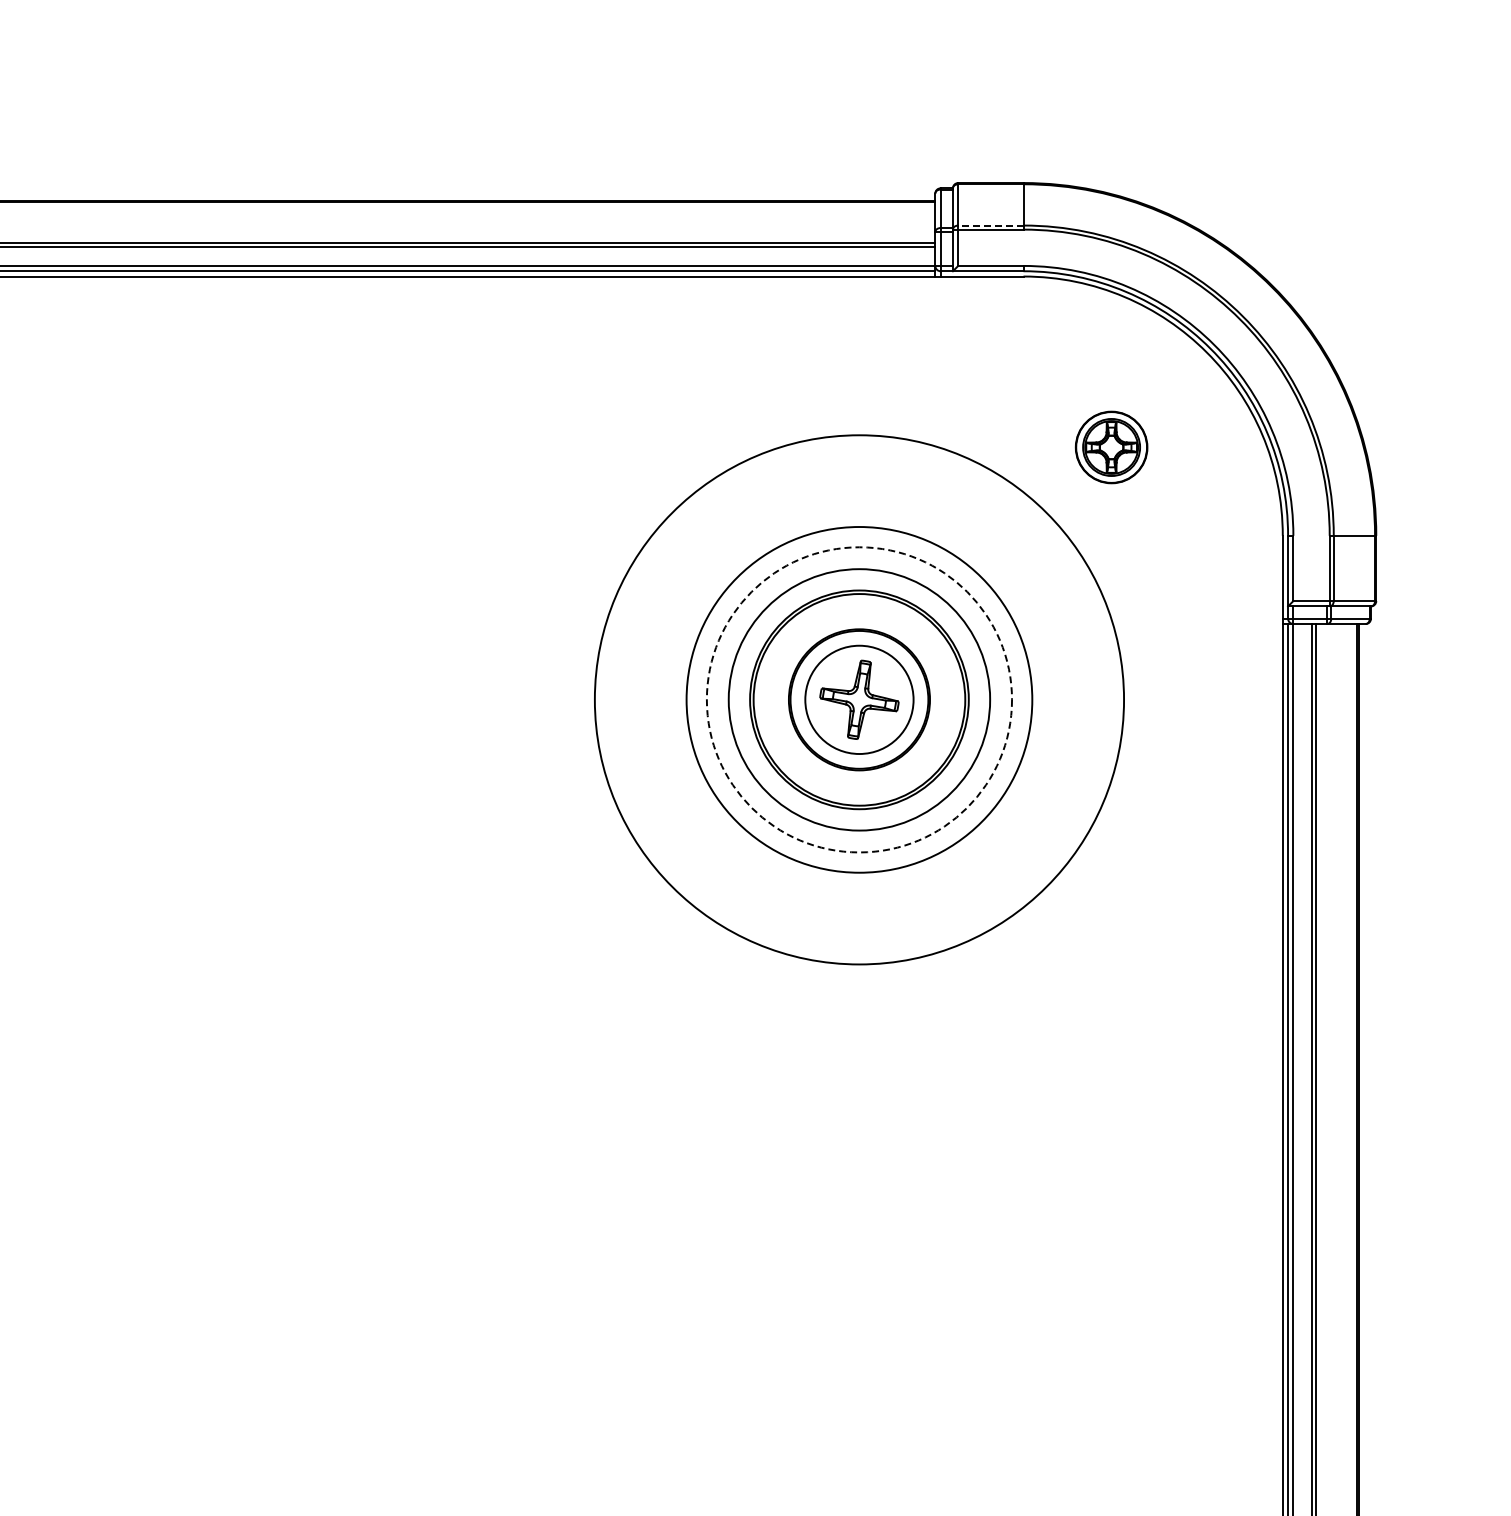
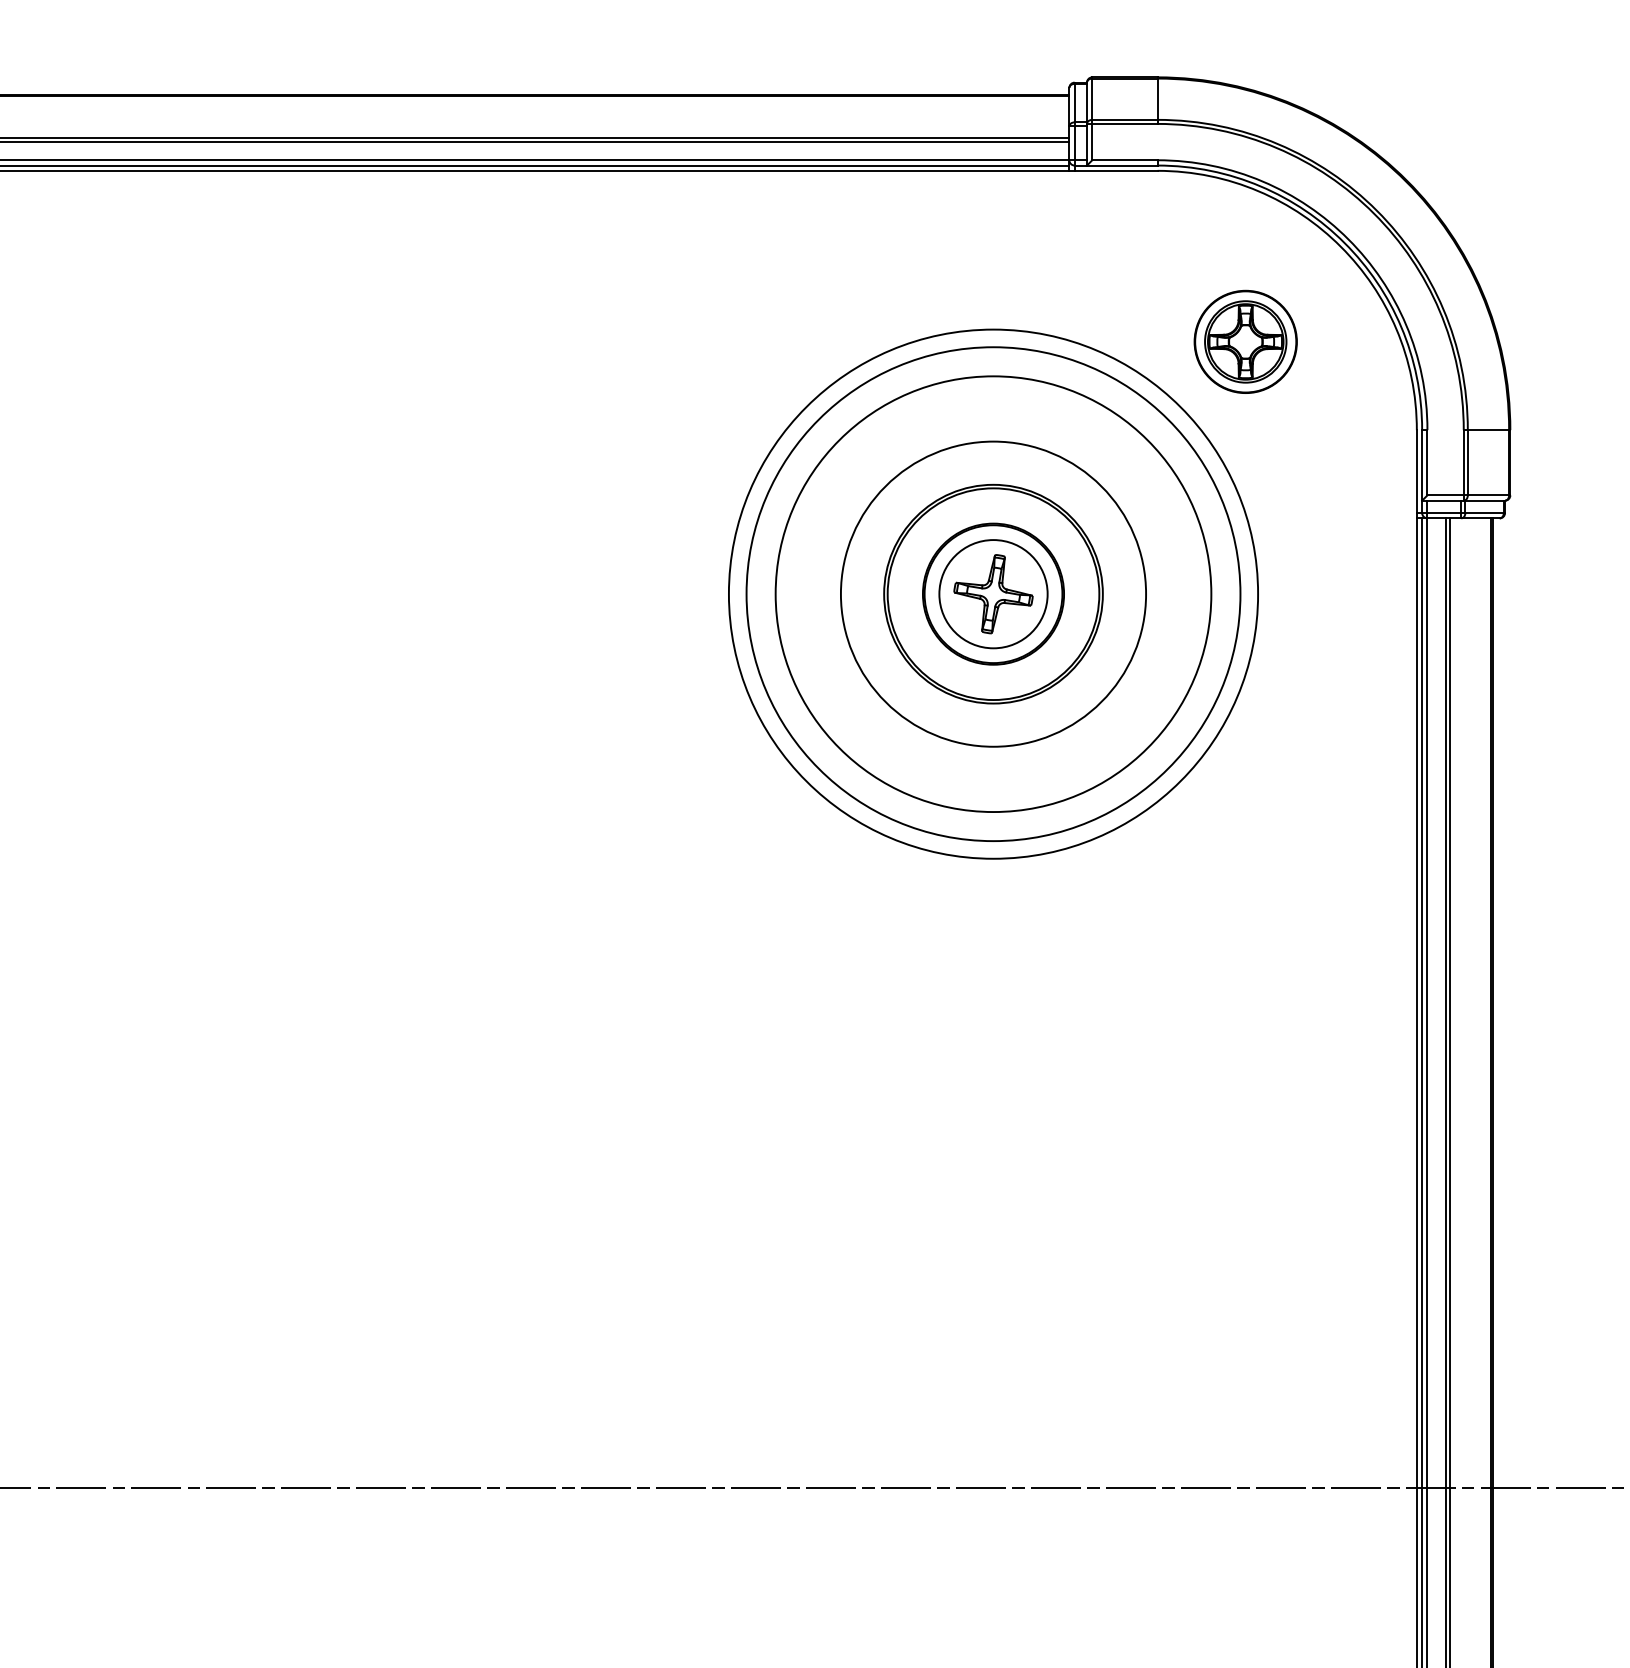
line: (990, 225) -> (1124, 119), dashed -> solid
part: (1111, 447) -> (1245, 341), size x1.43
circle: (859, 699) -> (993, 593), dashed -> solid
circle: (859, 700) -> (993, 594), size x1.43
circle: (859, 700) -> (993, 594), size x1.67

